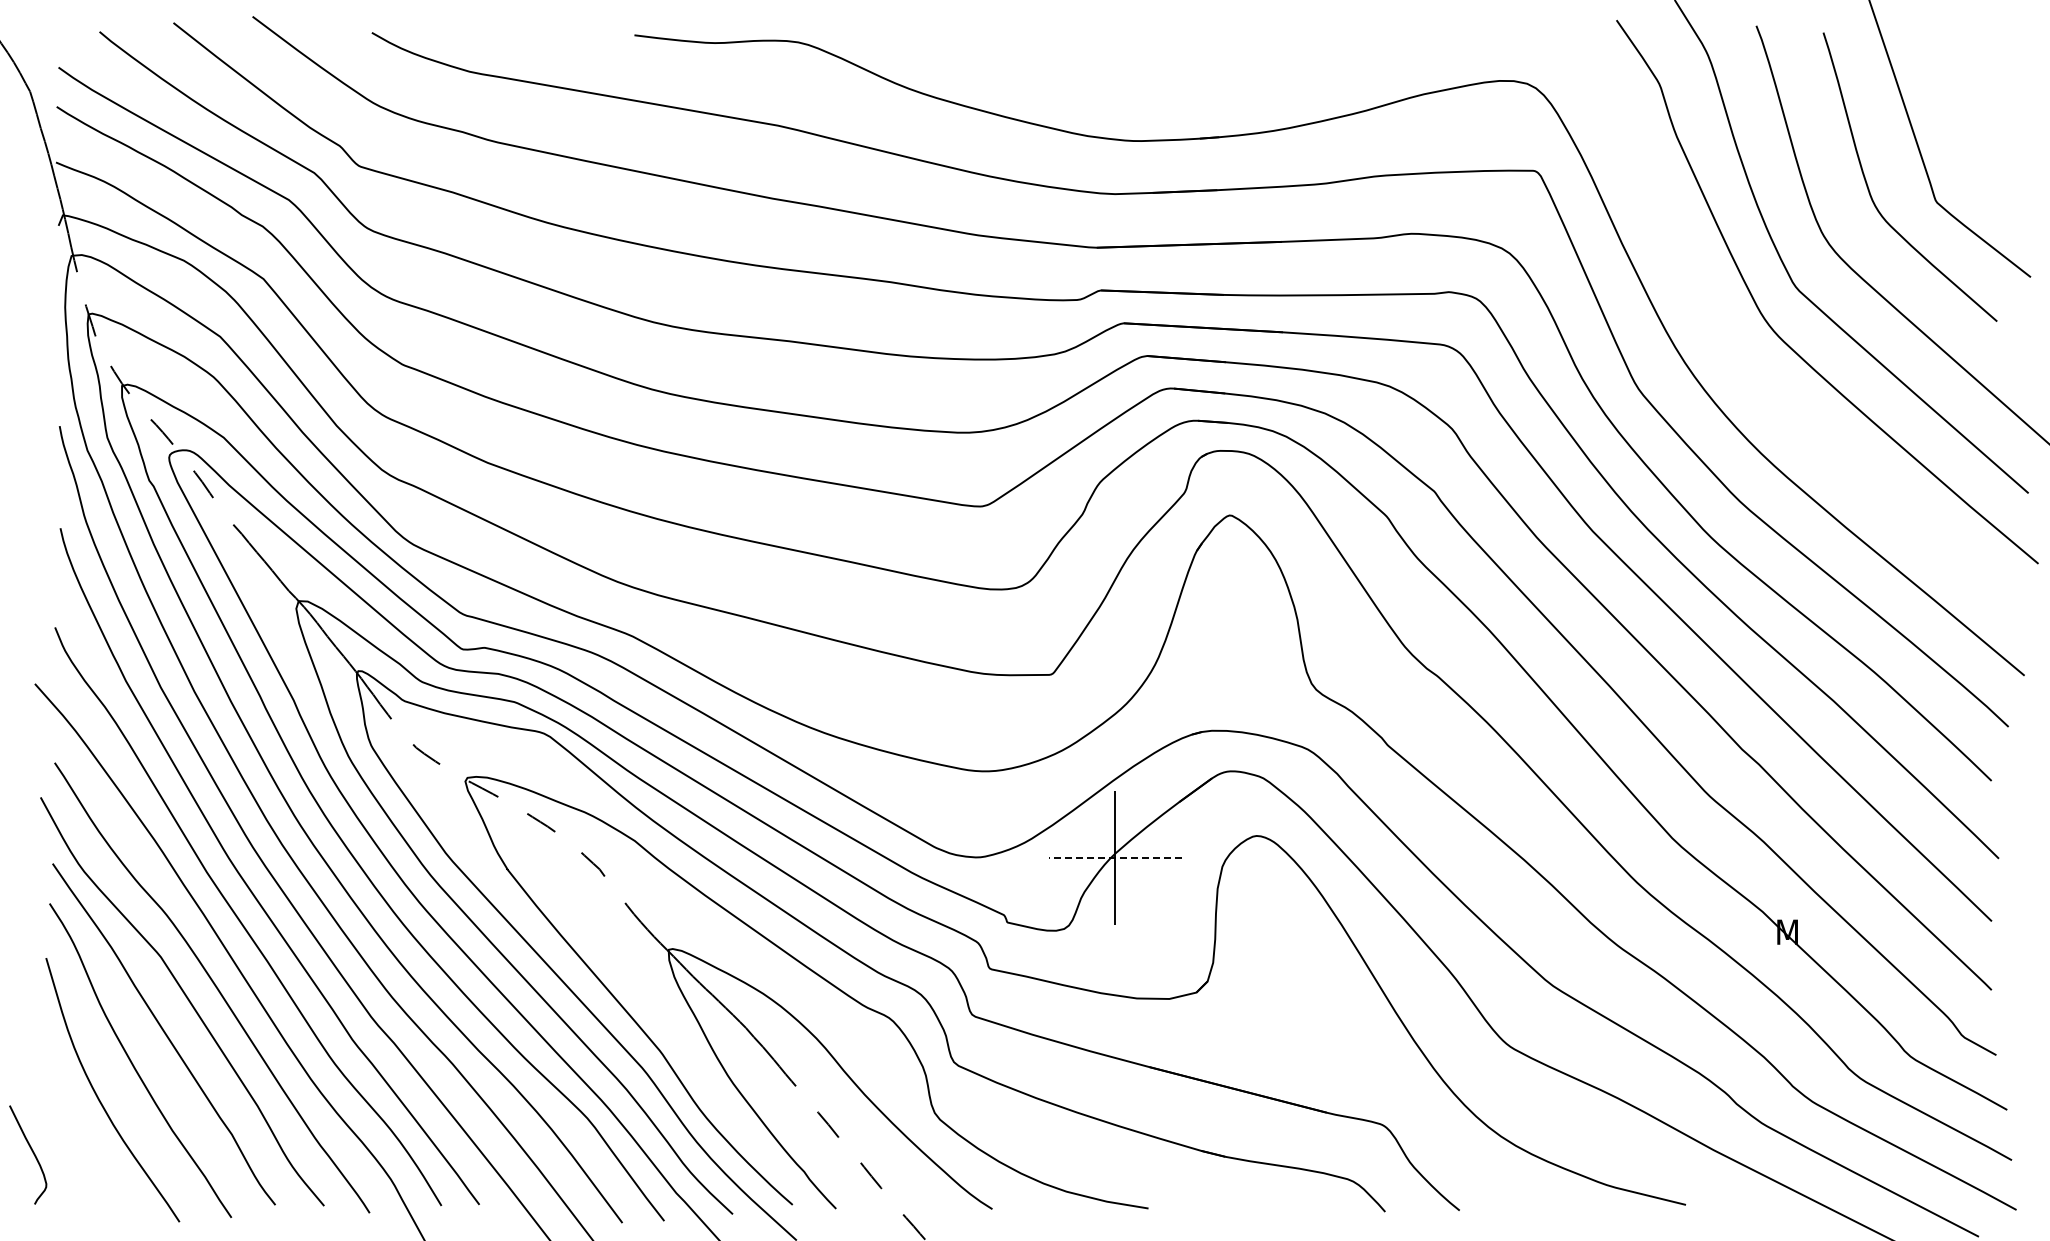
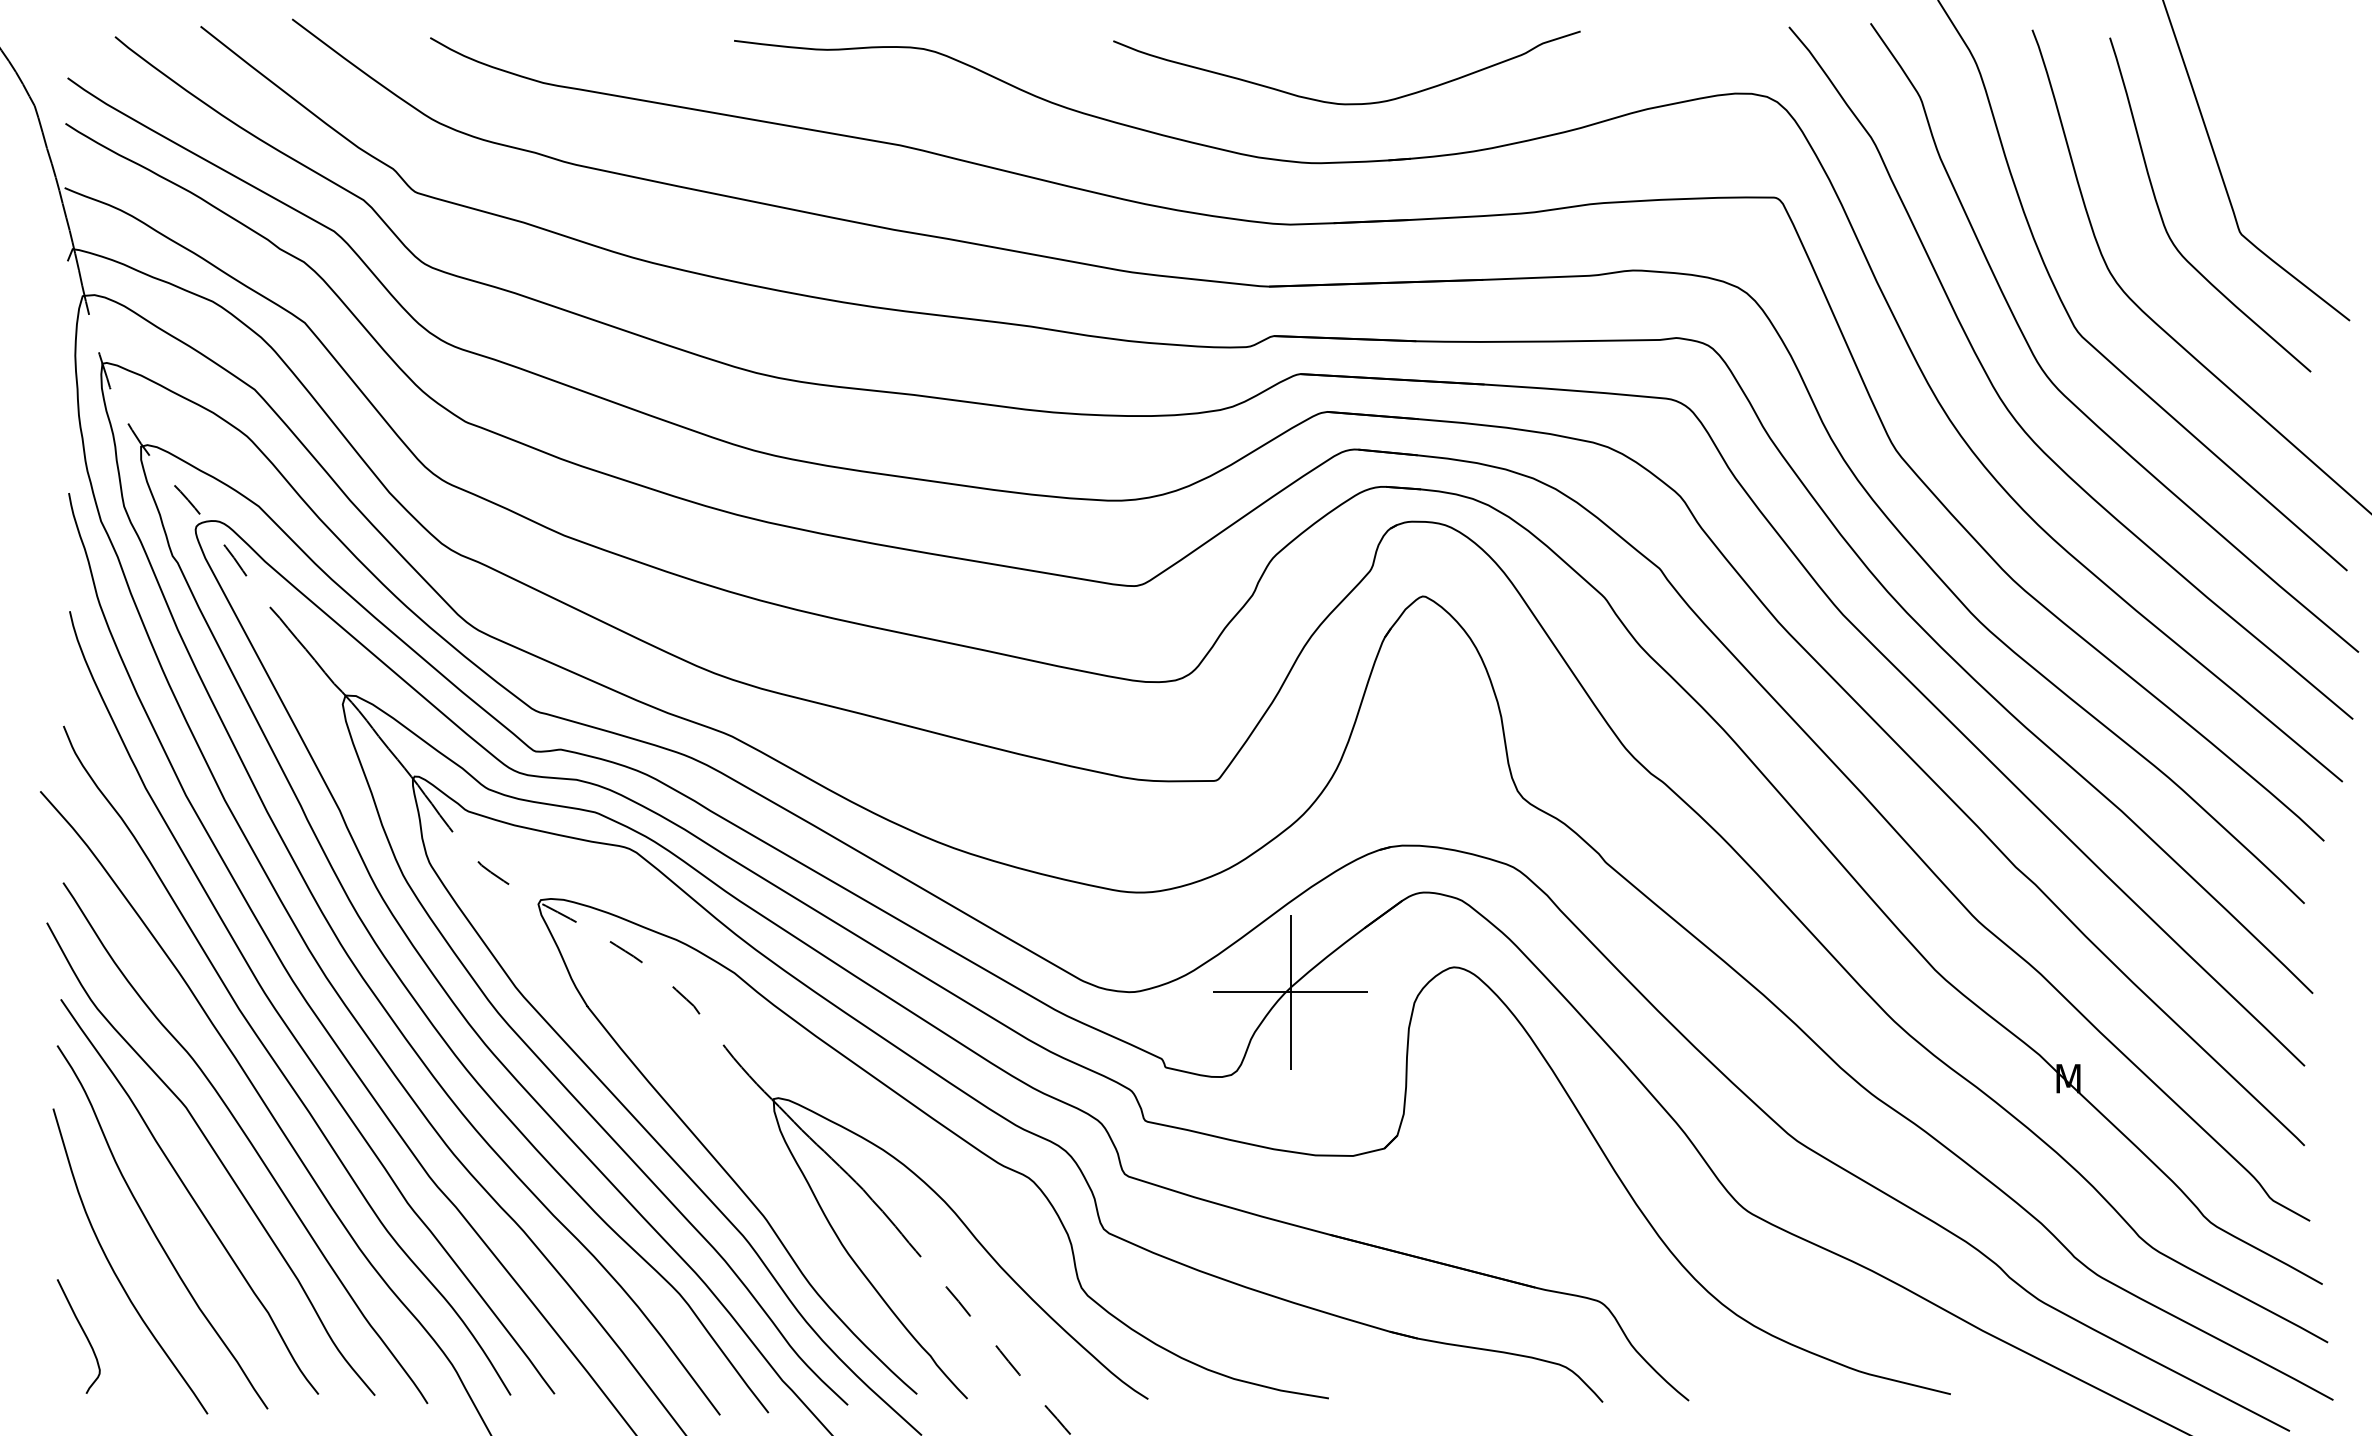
curve: (1164, 89) -> (1347, 103), added
curve: (1741, 360) -> (2015, 417), added
line: (1115, 857) -> (1290, 992), dashed -> solid
curve: (31, 1151) -> (82, 1332), moved

